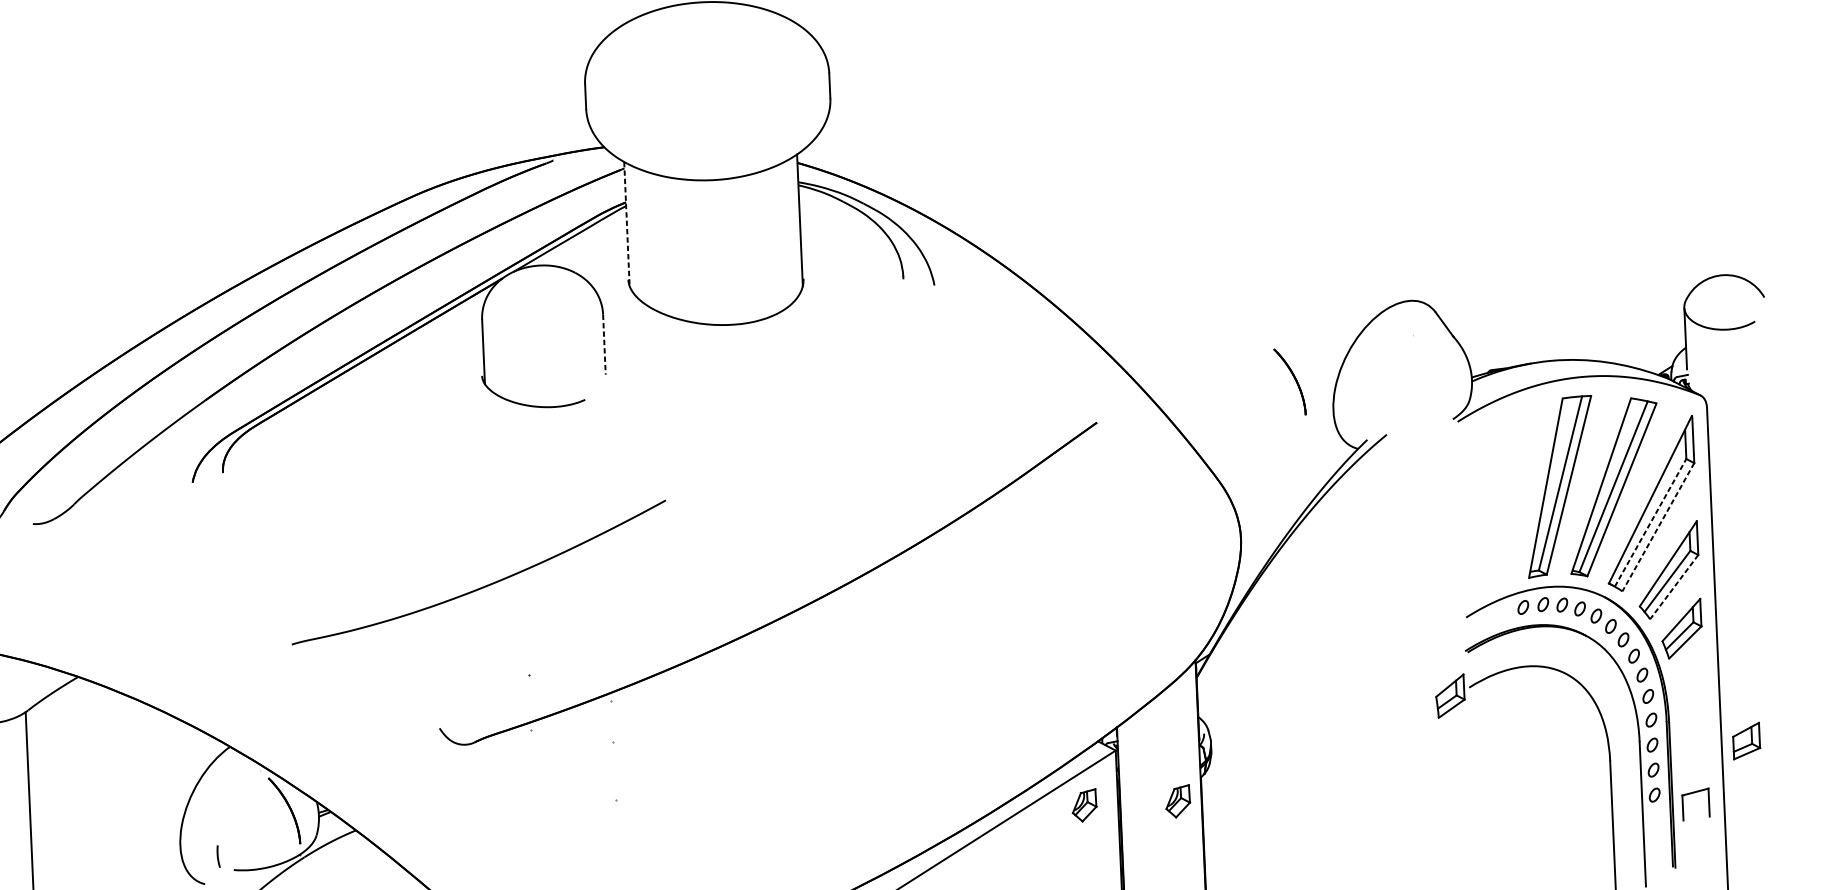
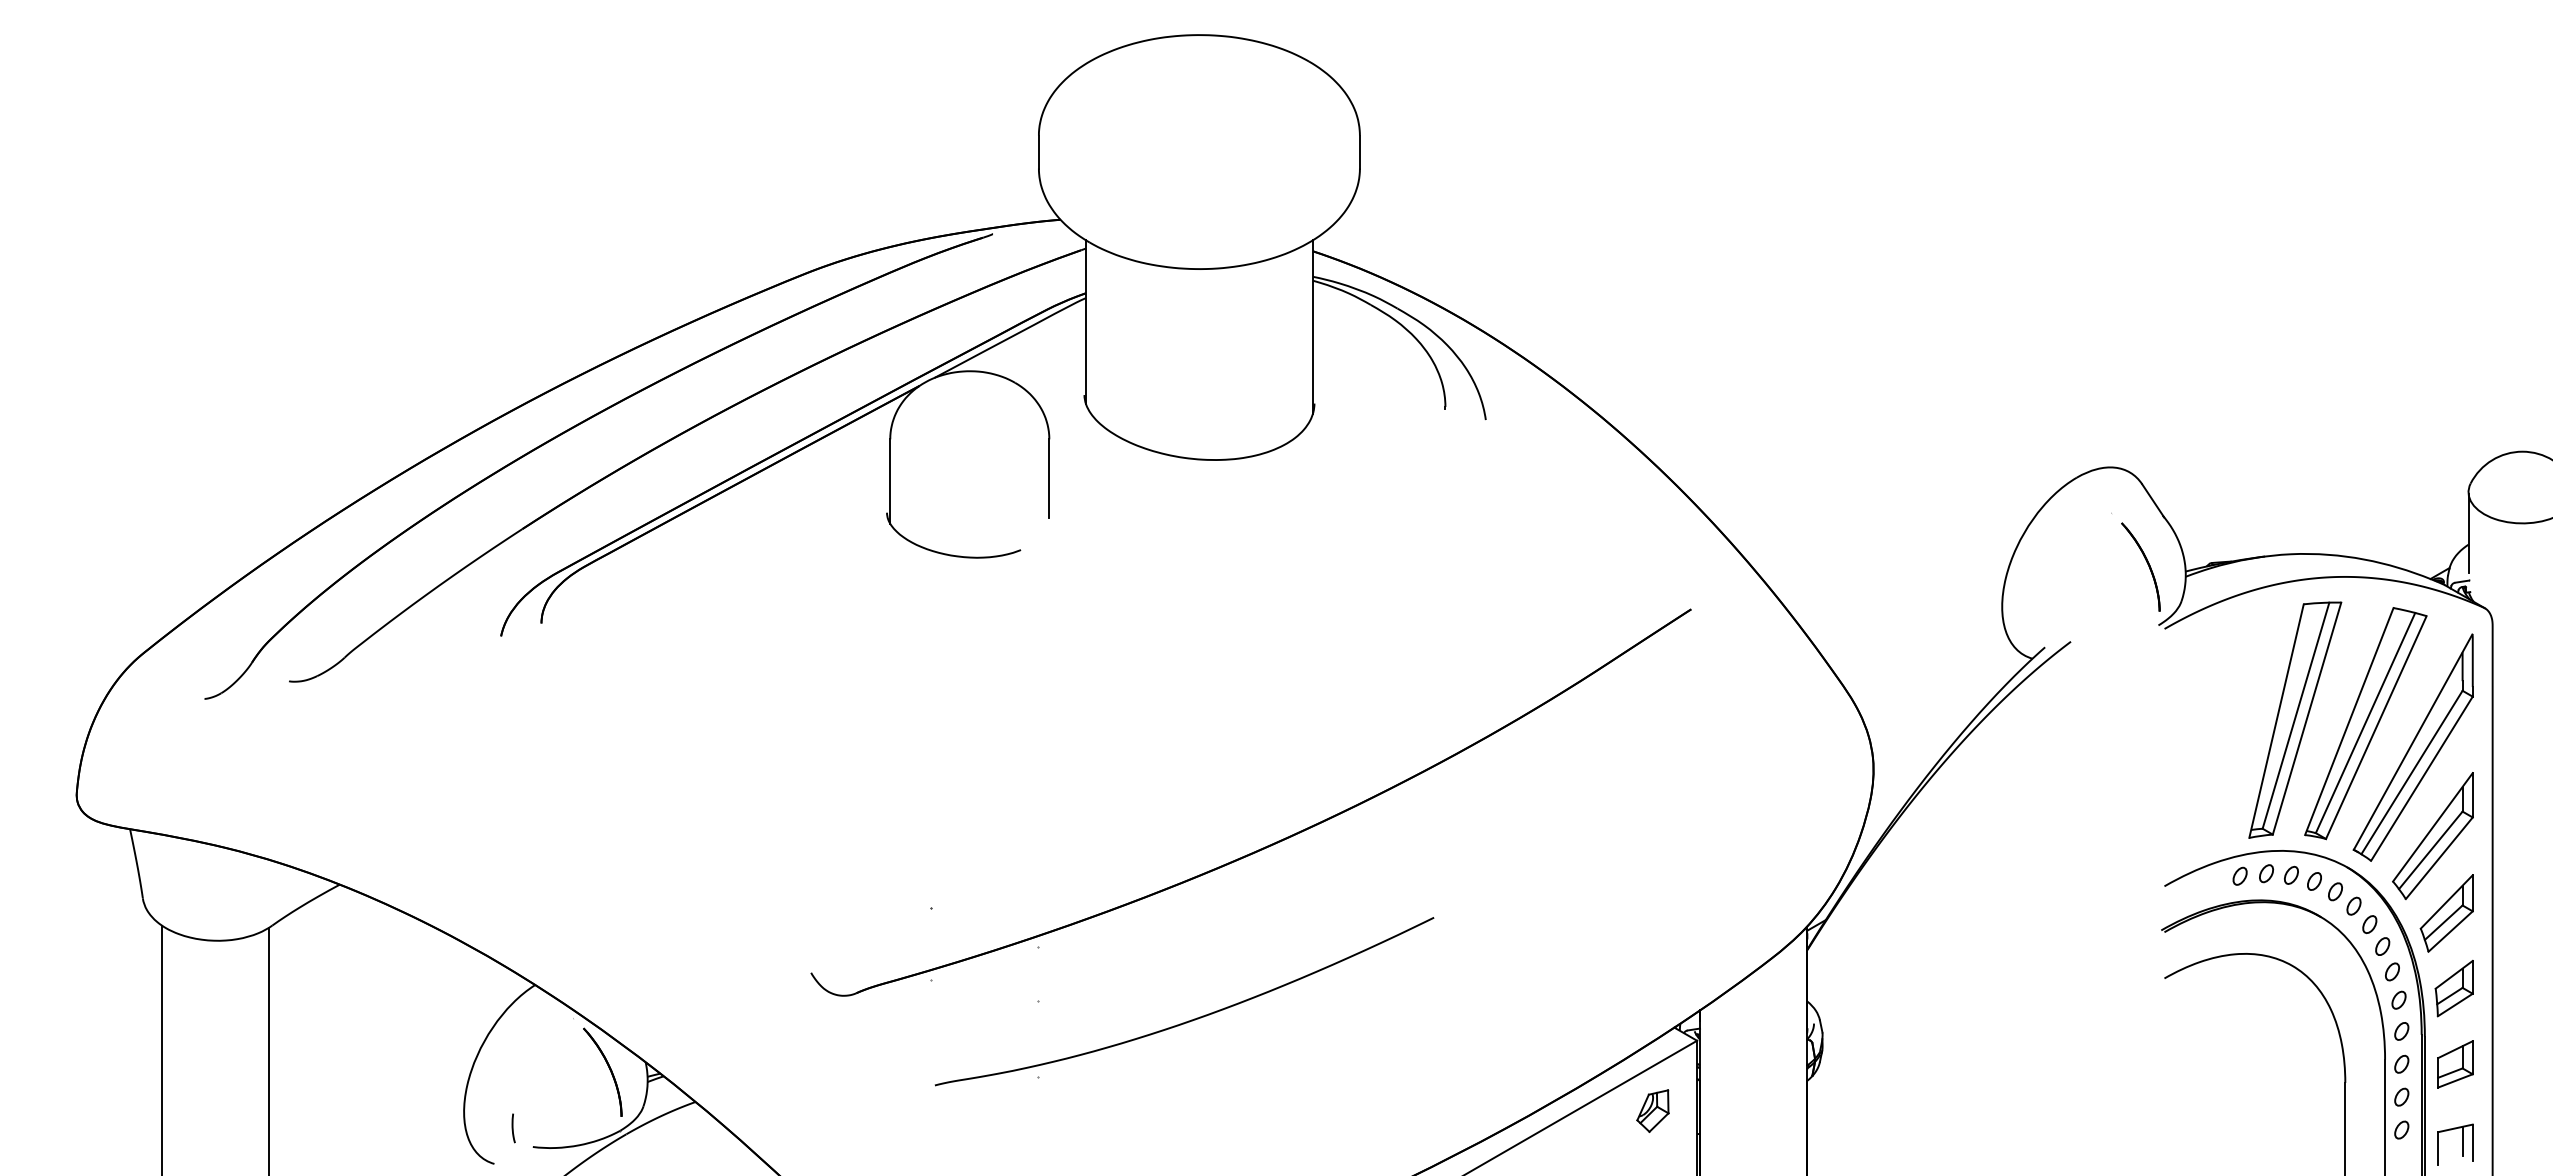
line: (626, 223) -> (1085, 321), dashed -> solid
line: (604, 345) -> (1049, 479), dashed -> solid
part: (1294, 378) -> (2146, 562), moved
line: (1650, 522) -> (2412, 772), dashed -> solid
line: (1658, 527) -> (2421, 778), dashed -> solid
part: (484, 585) -> (1191, 1019), moved
line: (1674, 587) -> (2439, 858), dashed -> solid
part: (1449, 696) -> (2453, 988), moved
part: (1746, 741) -> (2455, 1064), moved
part: (1177, 801) -> (1775, 1110), removed
line: (1701, 801) -> (2462, 1140), added

